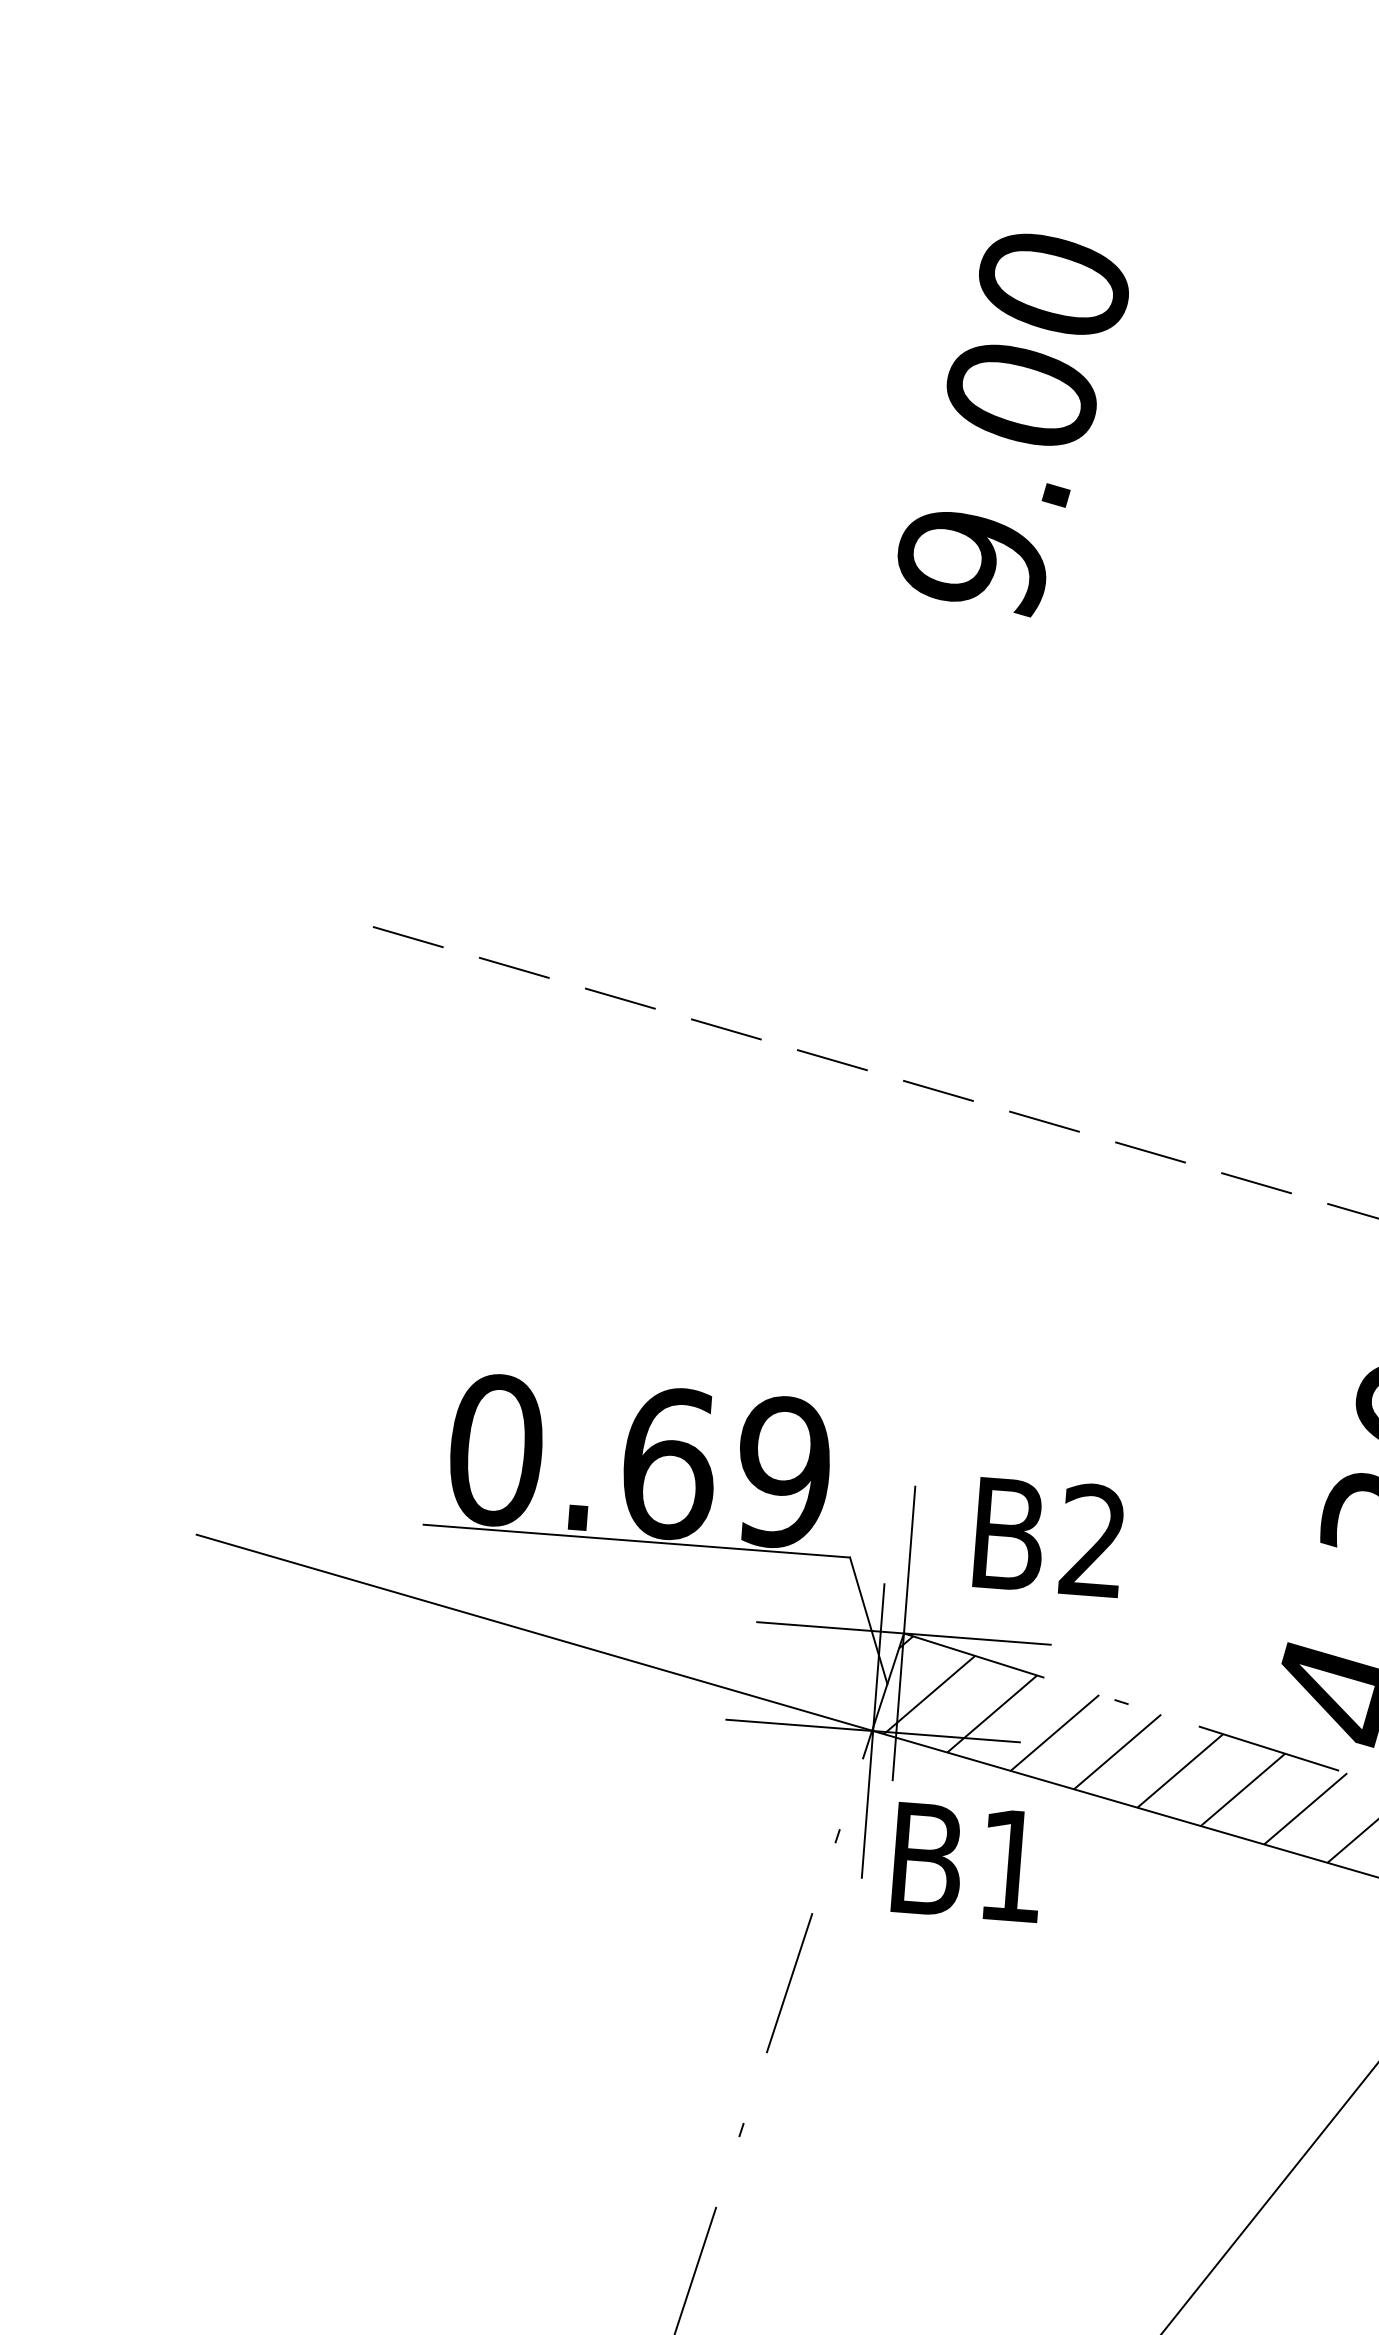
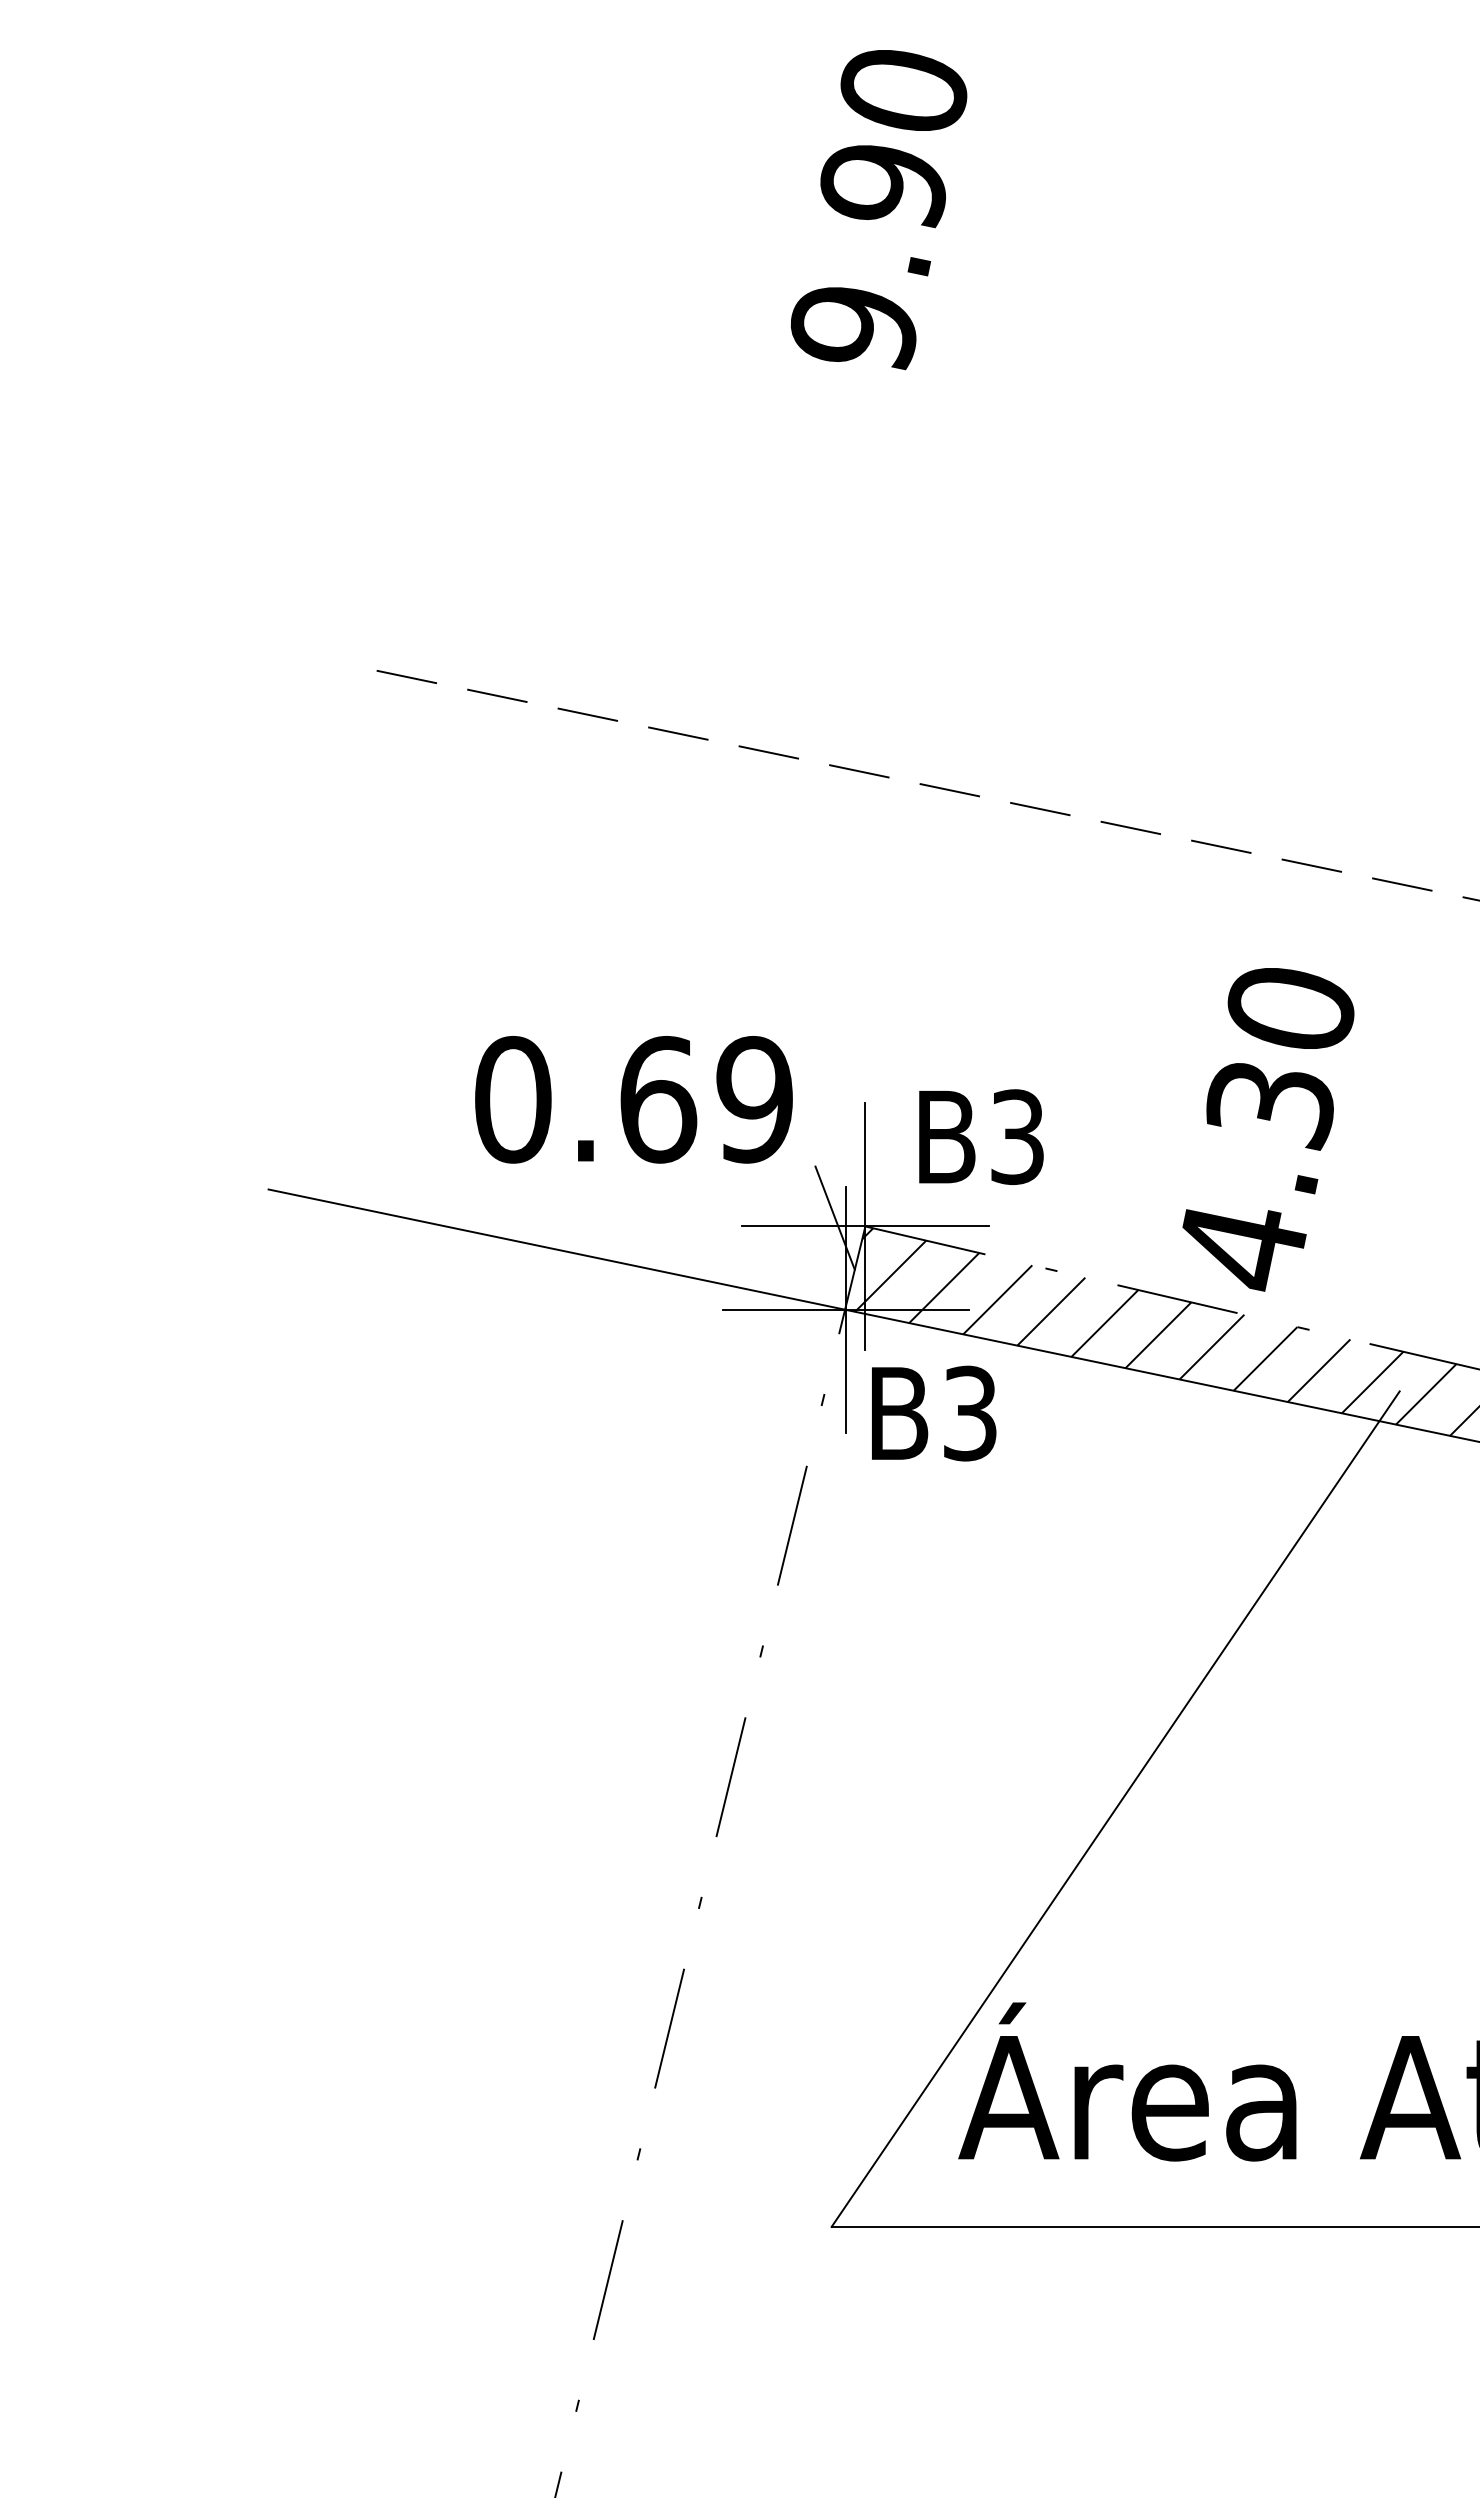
text: (1020, 396) -> (883, 186), 9.00 -> 9.90
line: (636, 1541) -> (636, 1166), removed
text: (1093, 1541) -> (1017, 1137), B2 -> B3
text: (1011, 1865) -> (970, 1413), B1 -> B3

